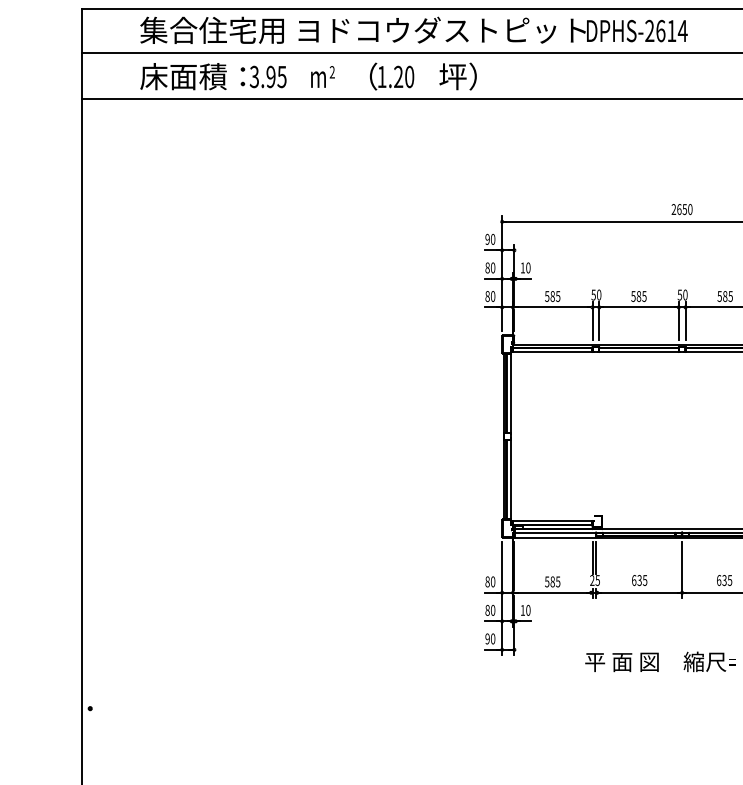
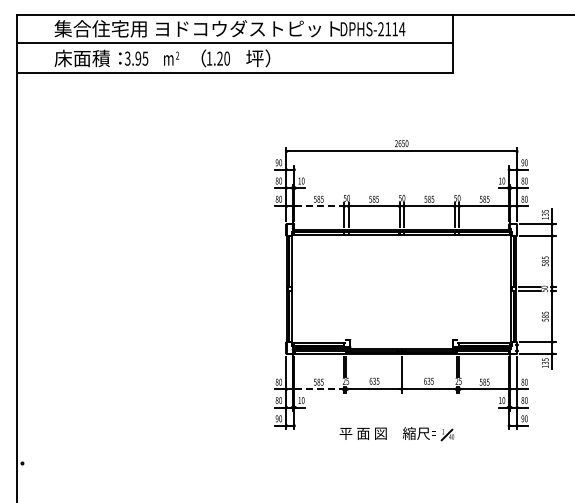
text: (661, 31) -> (388, 29), DPHS-2614 -> DPHS-2114
line: (552, 307) -> (318, 206), solid -> dashed
line: (552, 593) -> (318, 389), solid -> dashed

